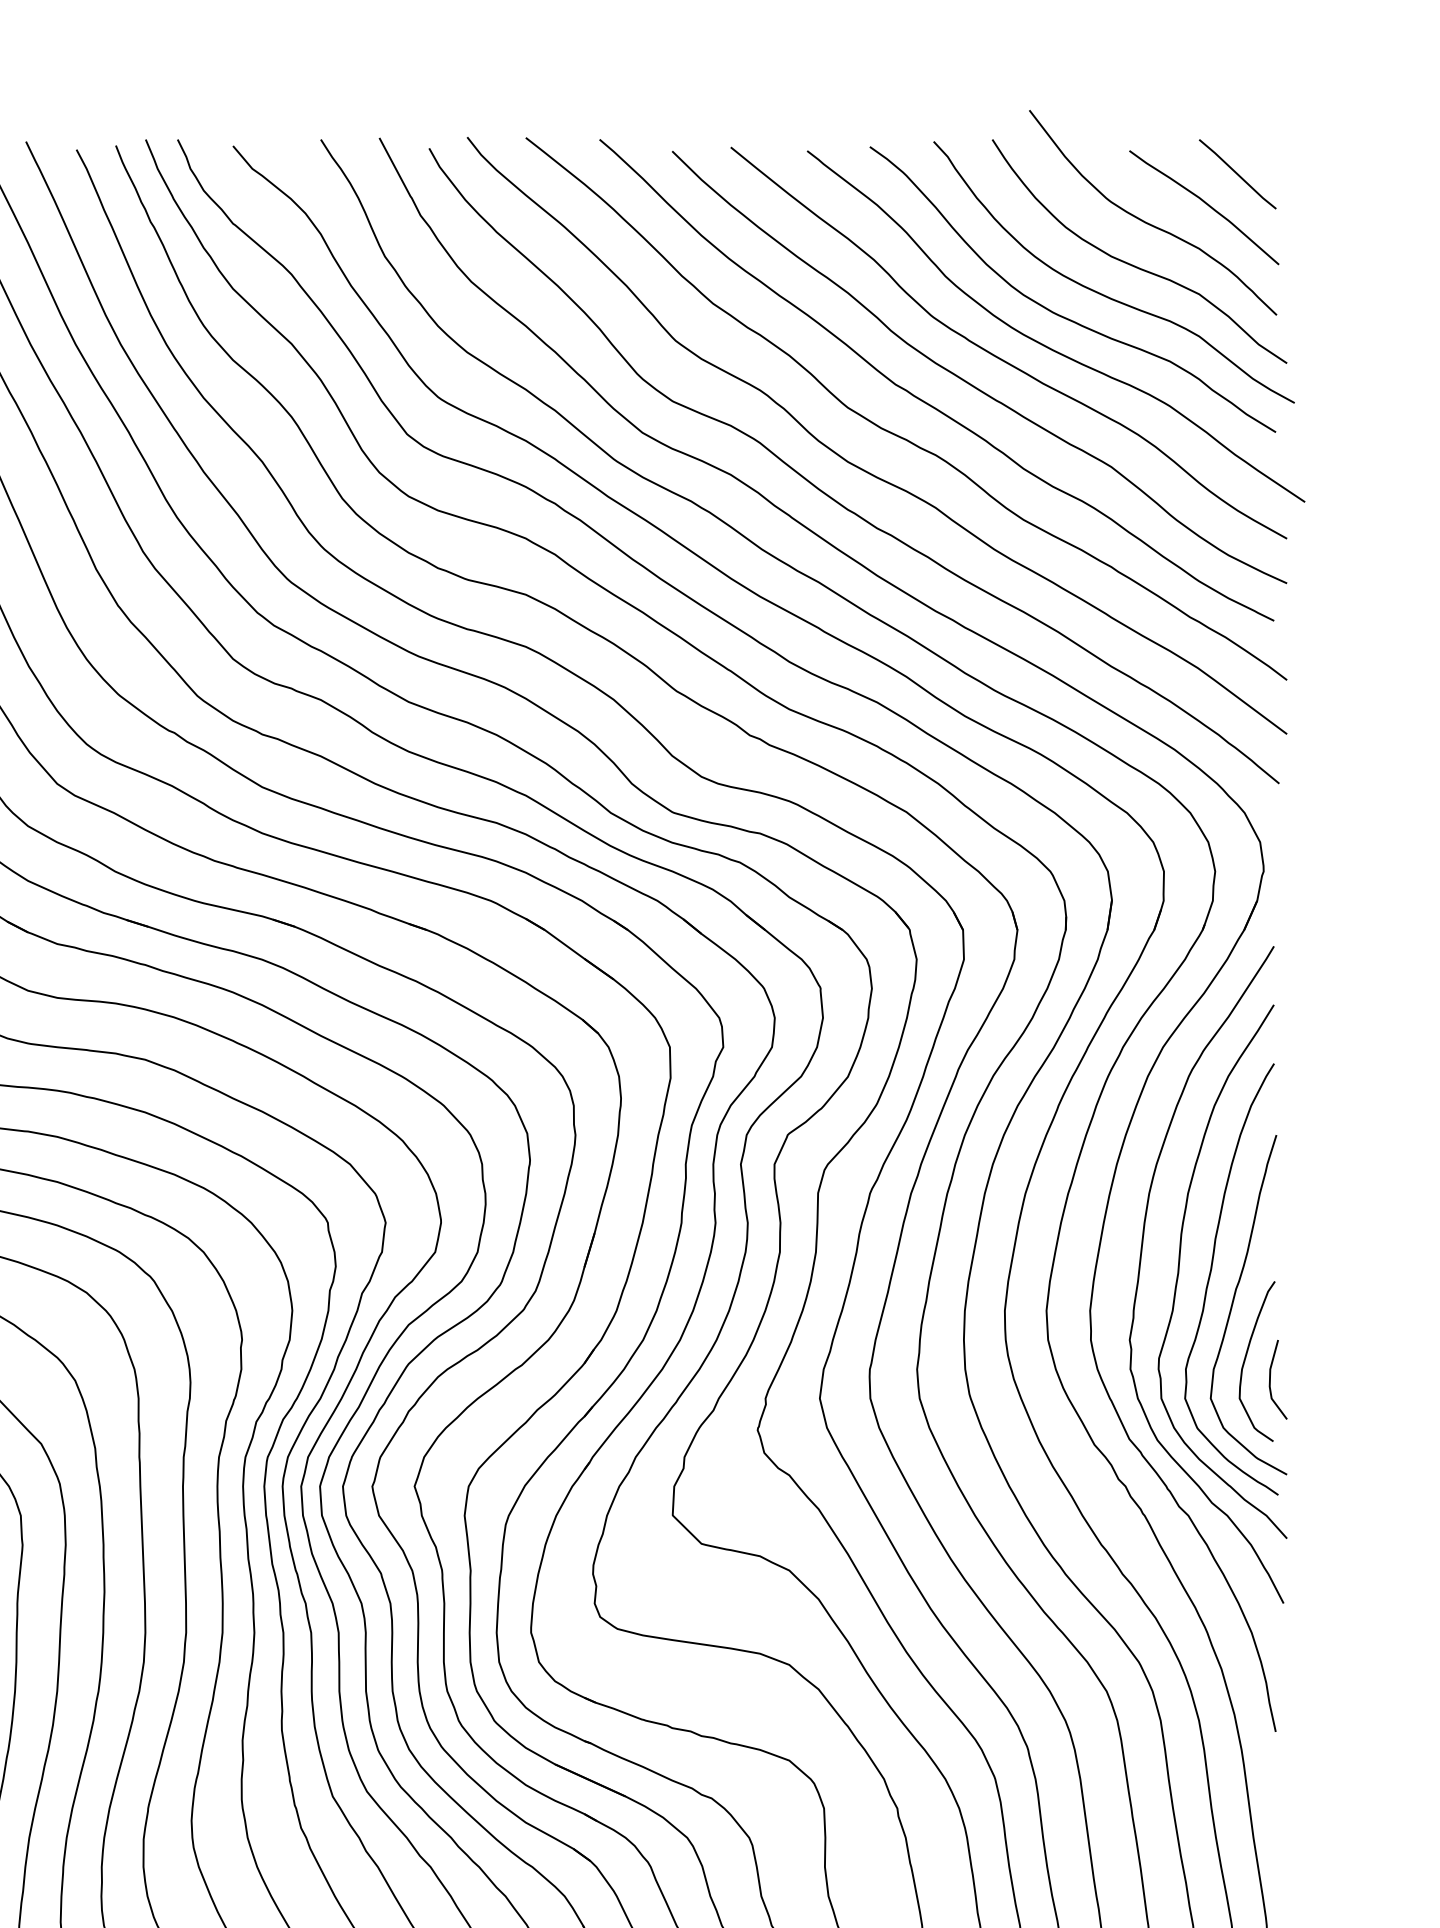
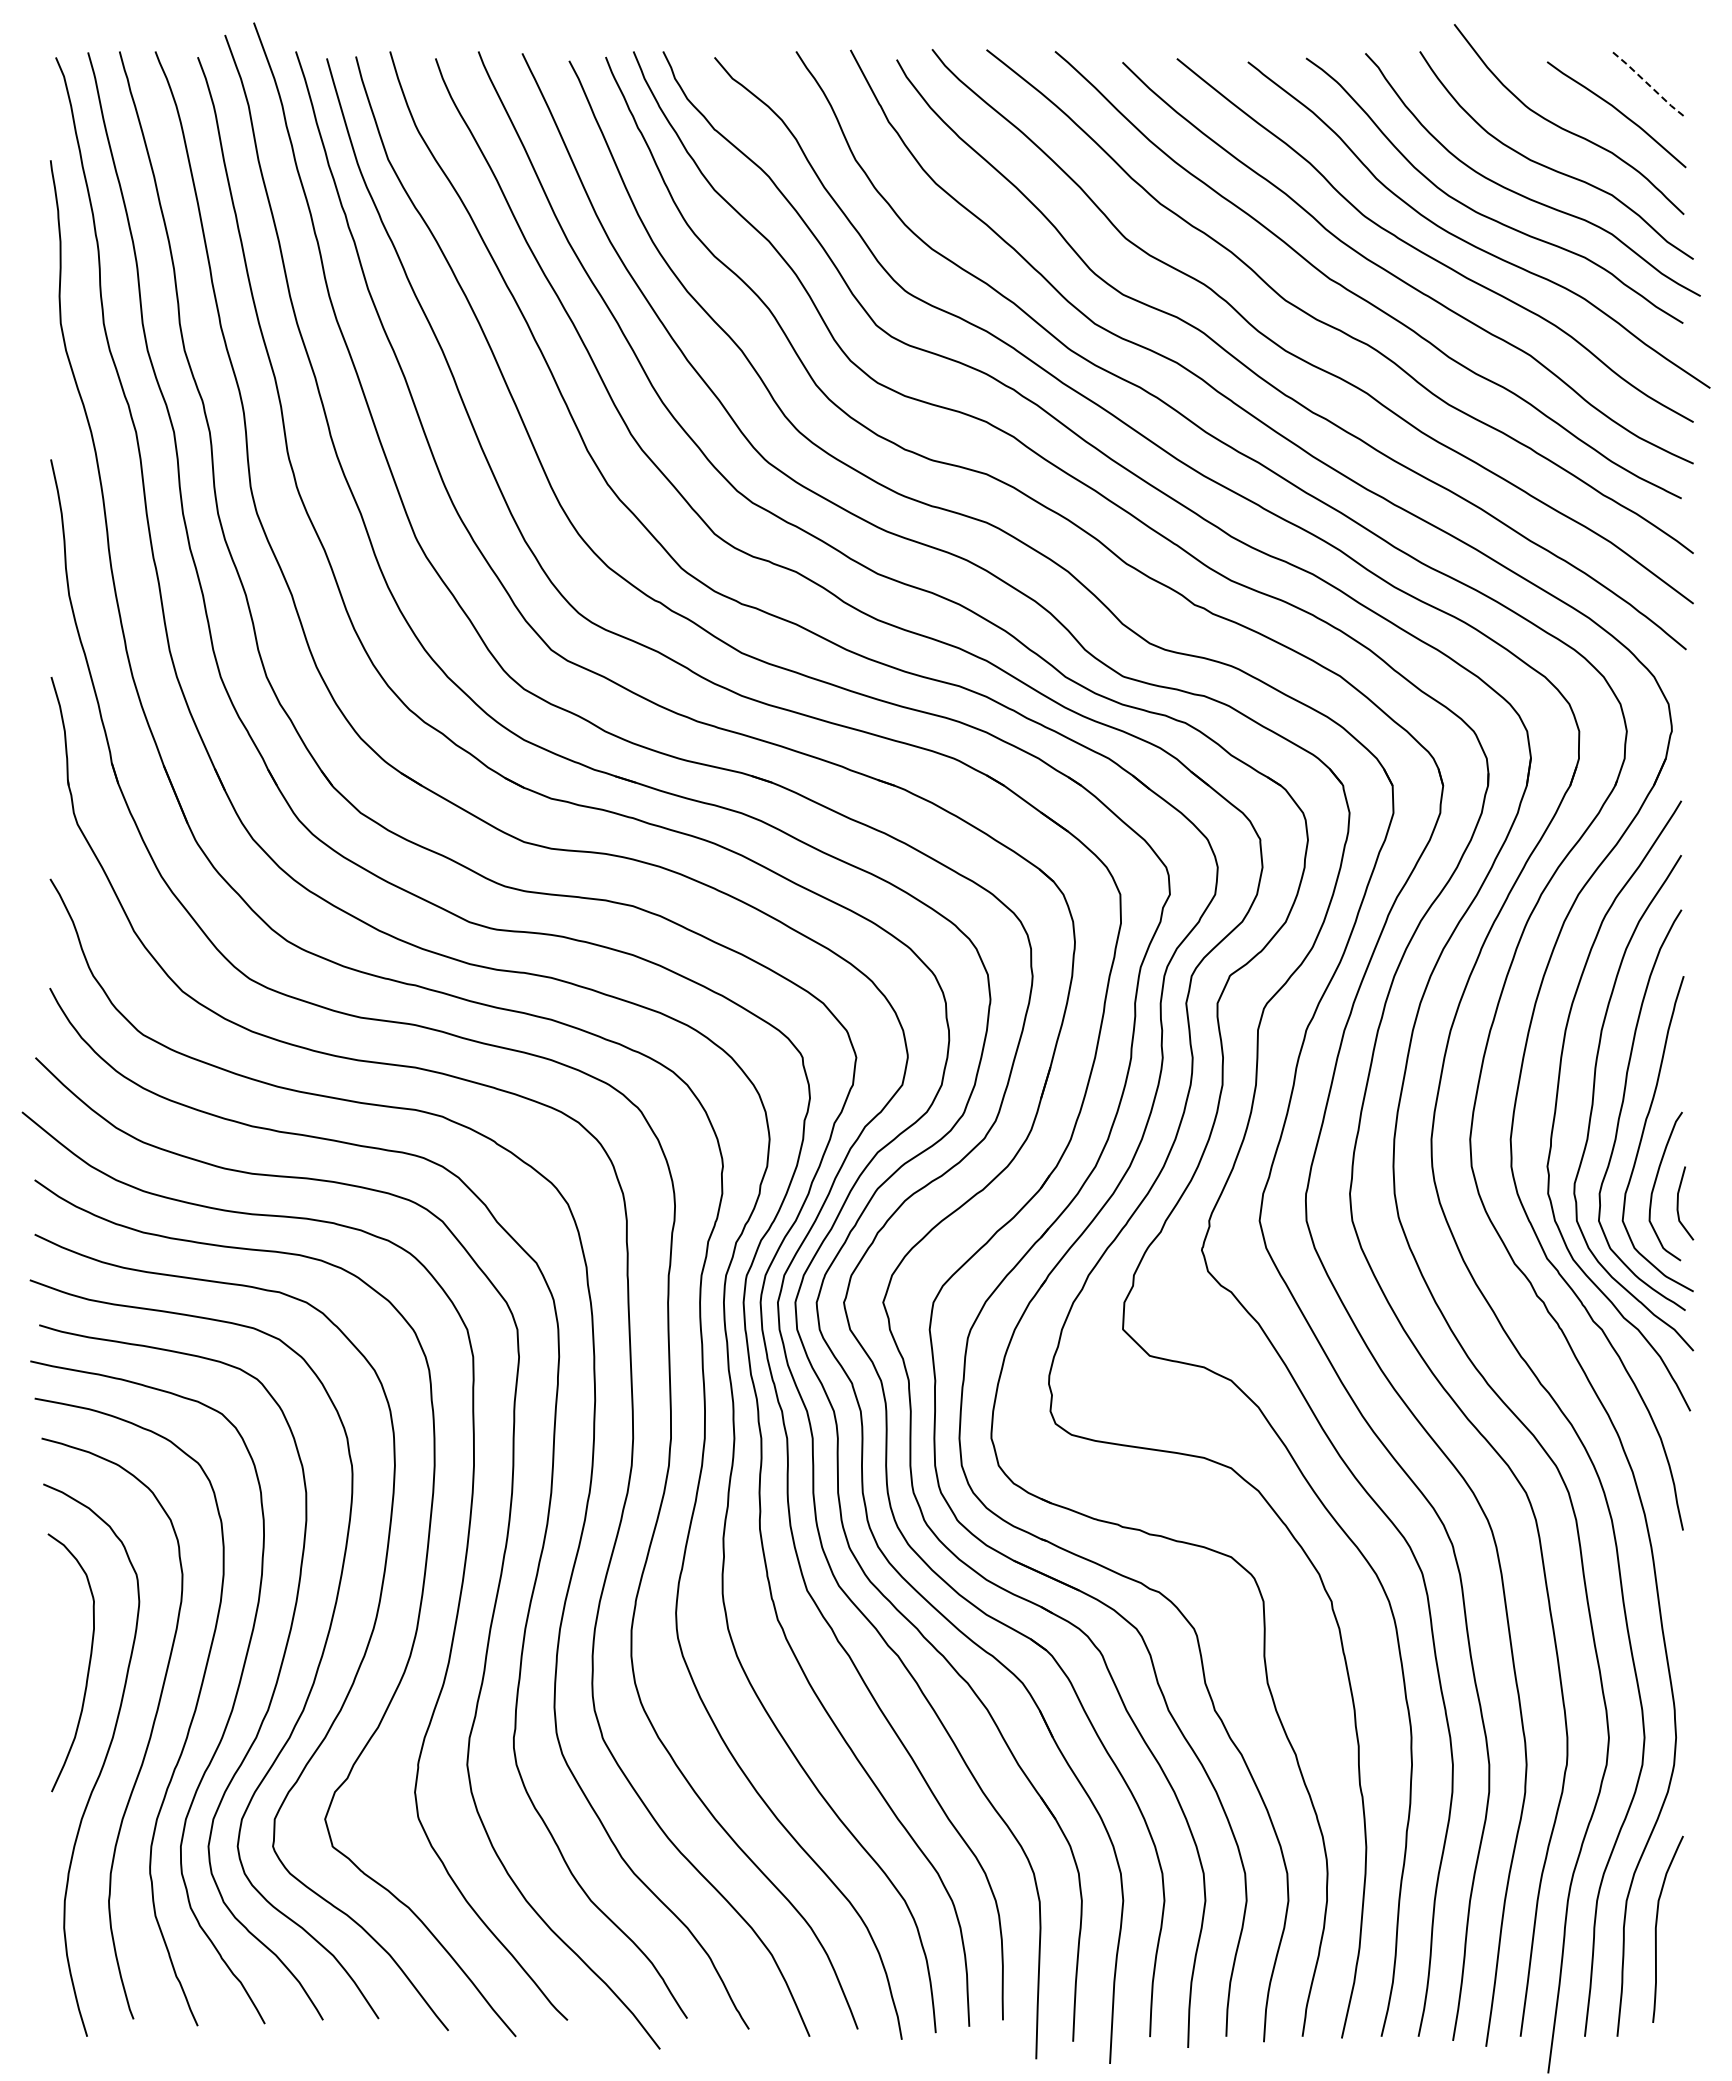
line: (1237, 174) -> (1647, 83), solid -> dashed

